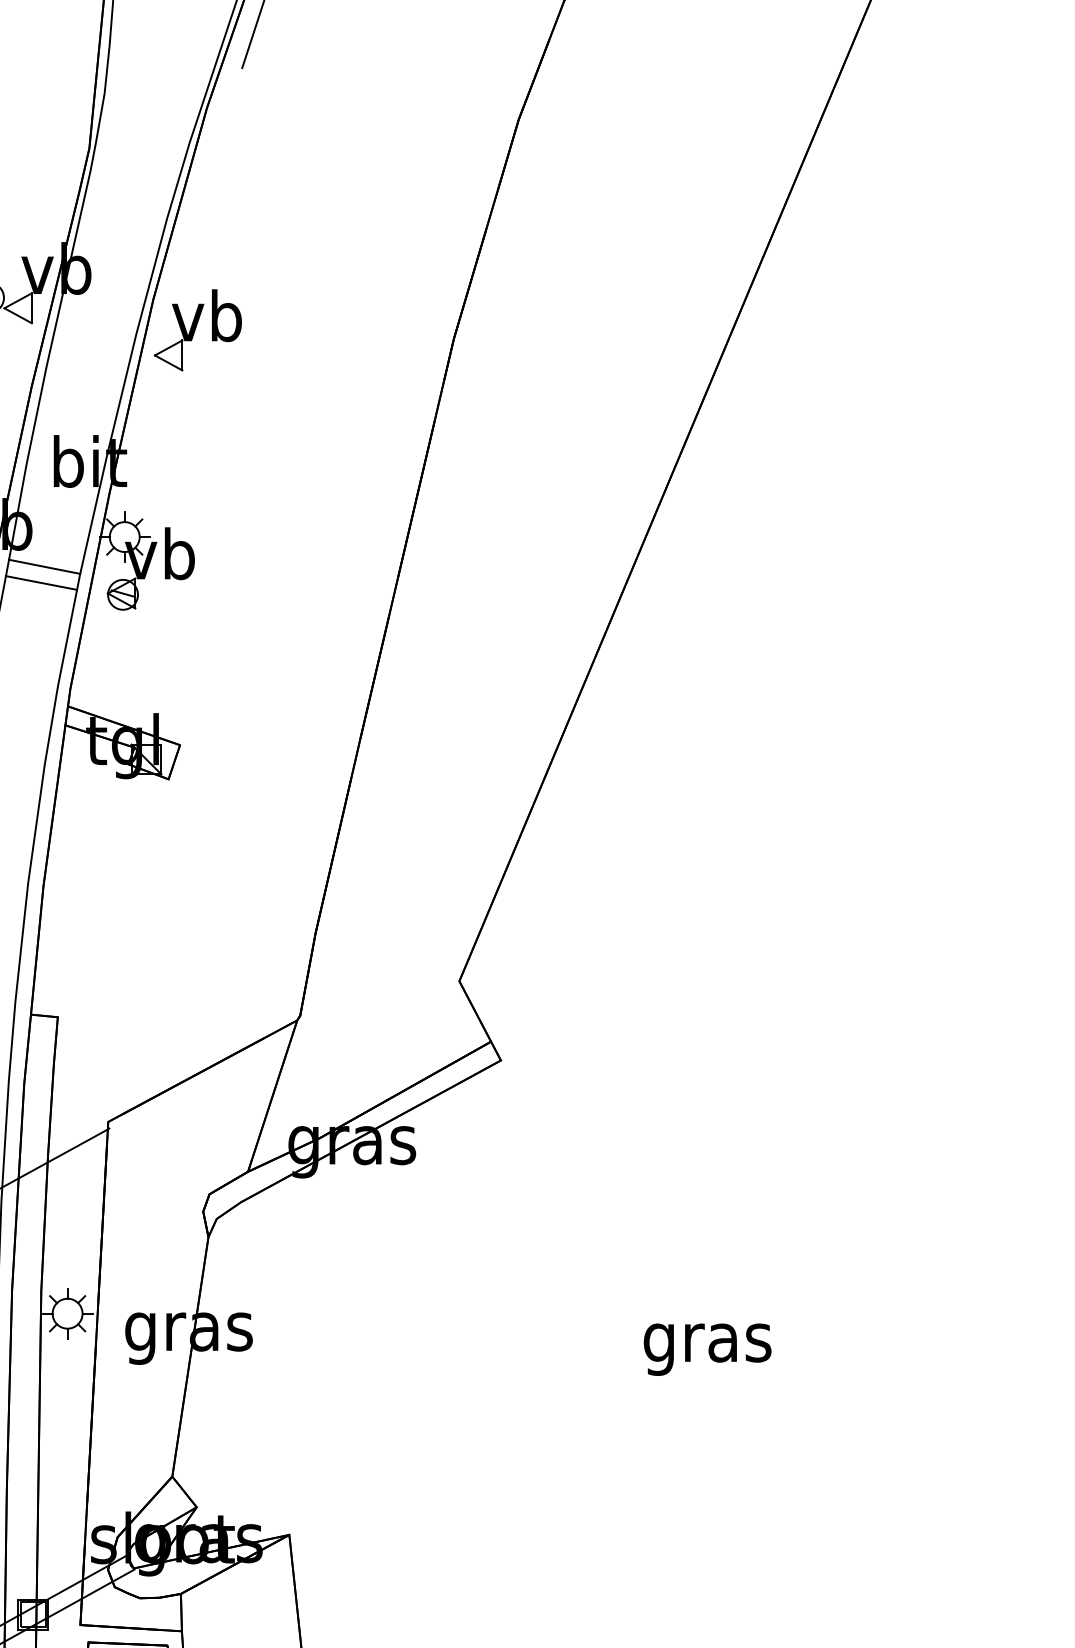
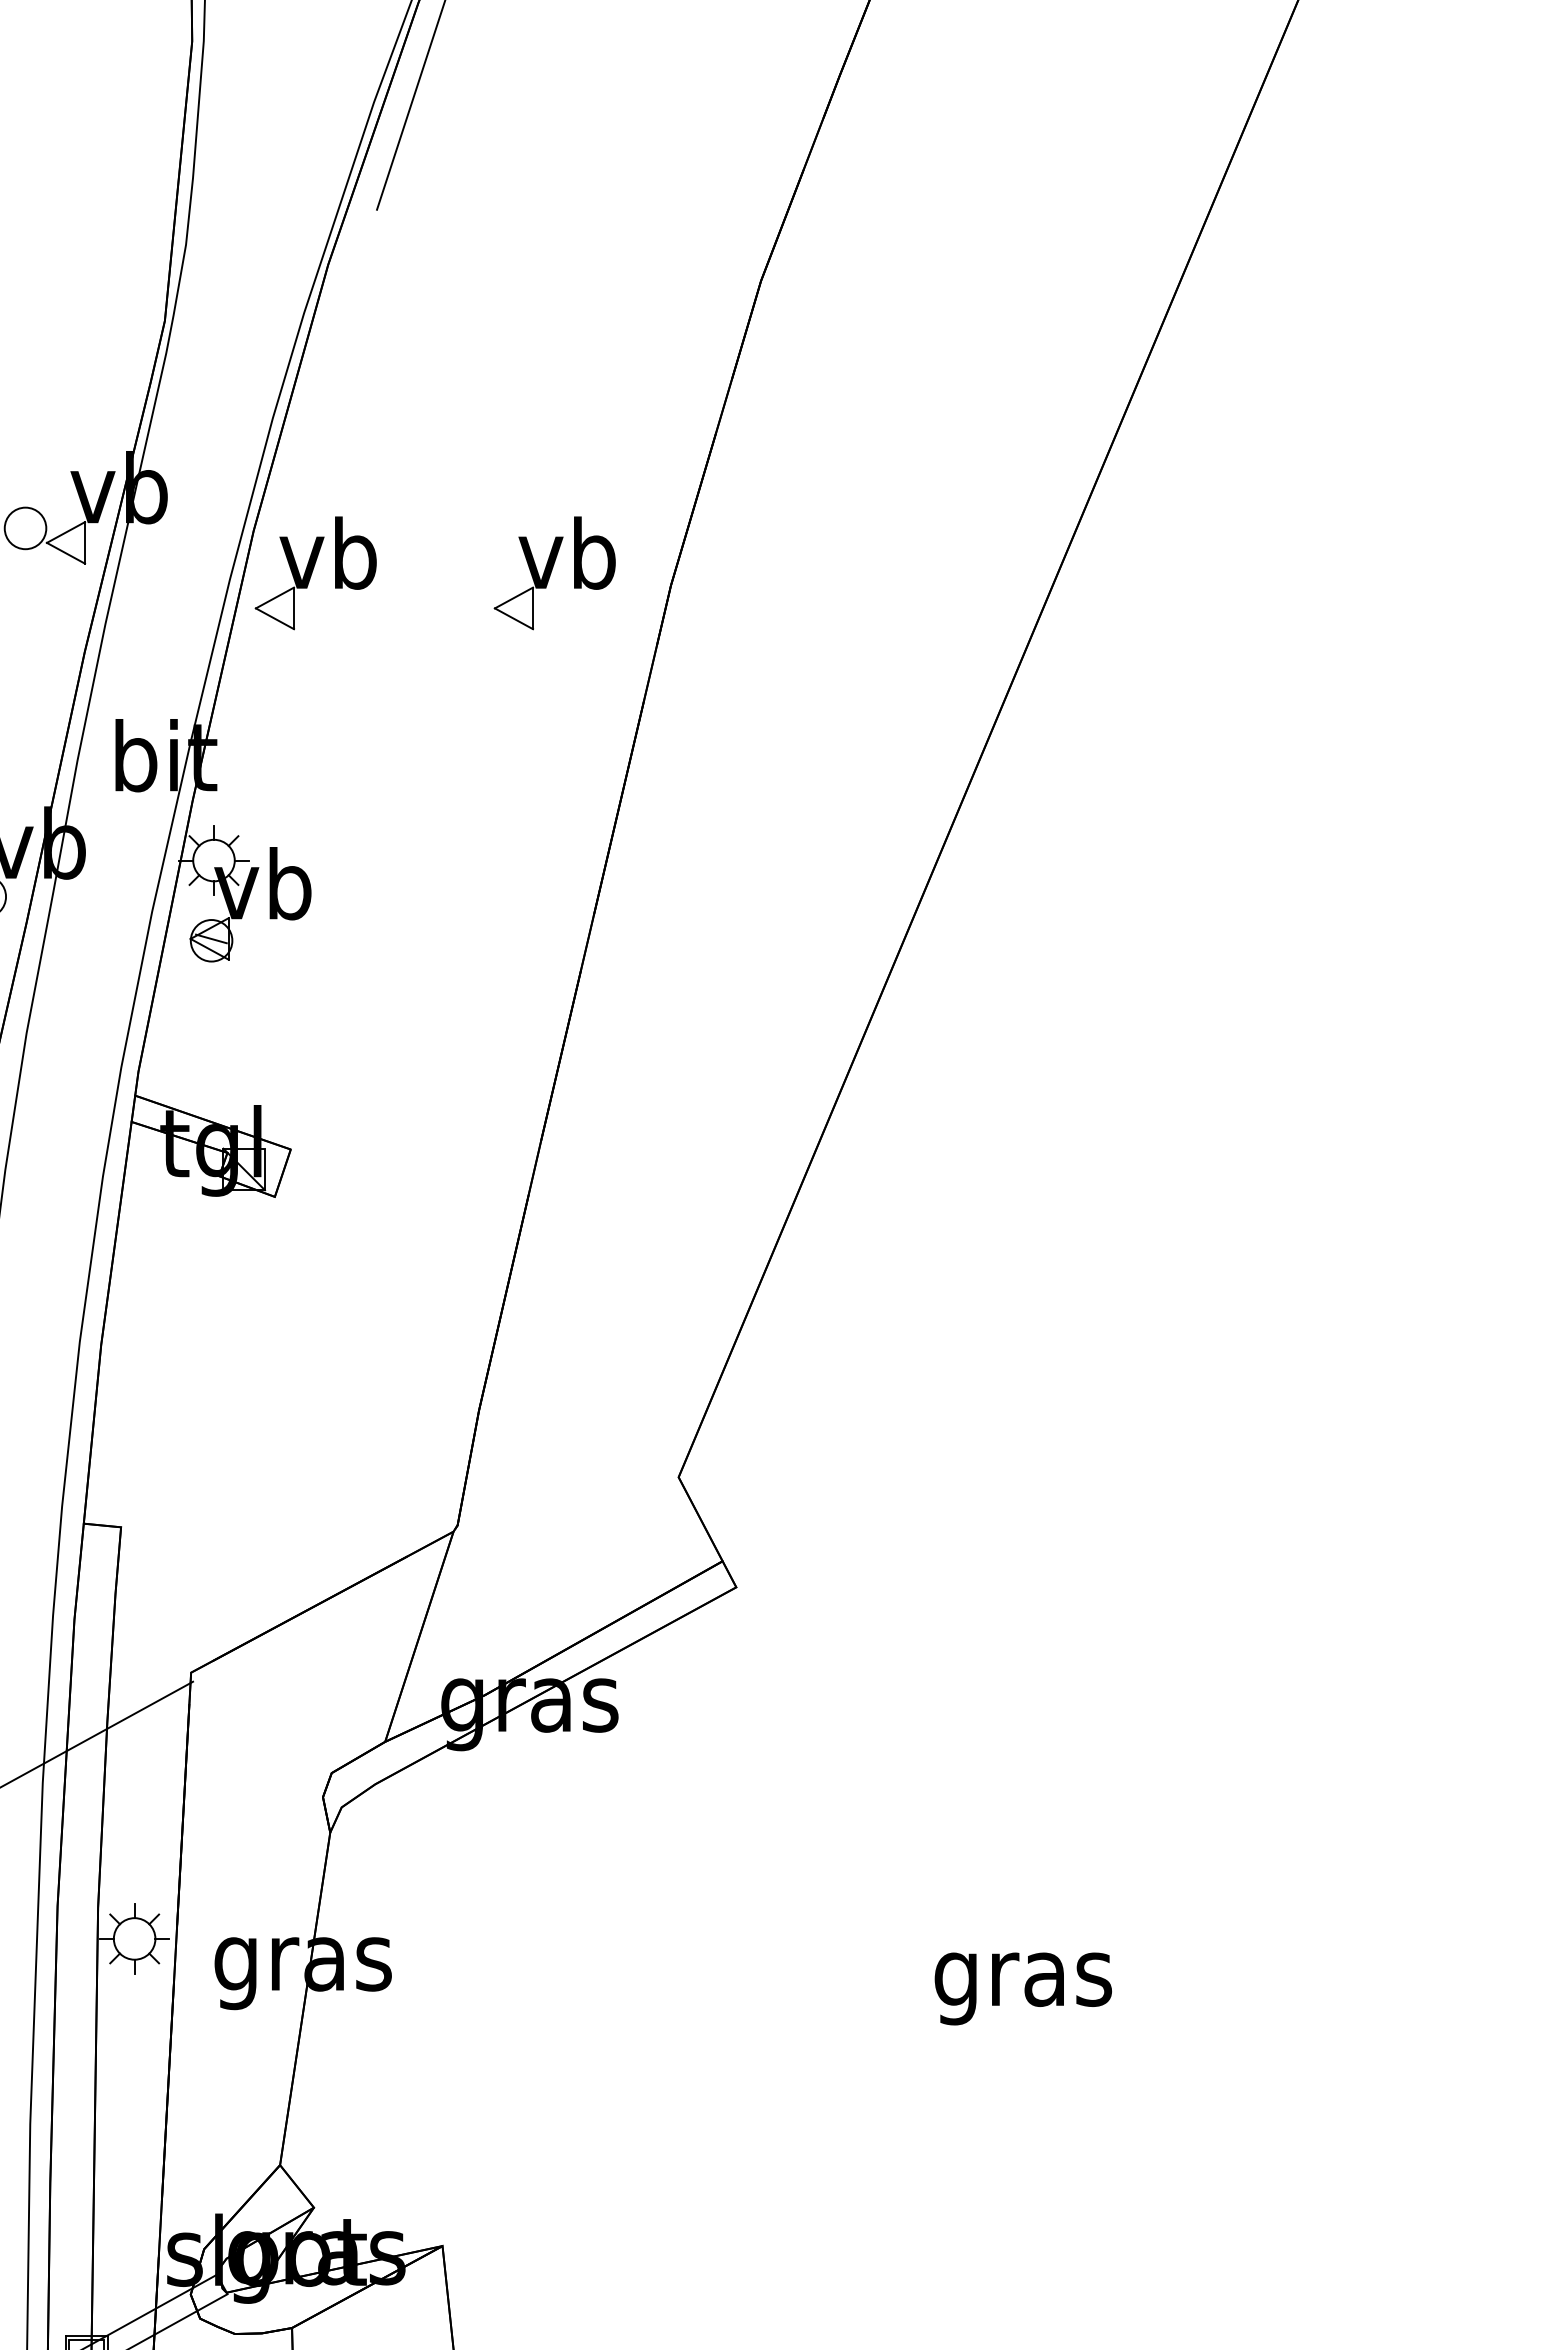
part: (369, 330) -> (554, 573), added
line: (44, 566) -> (102, 901), removed
line: (41, 582) -> (98, 923), removed

